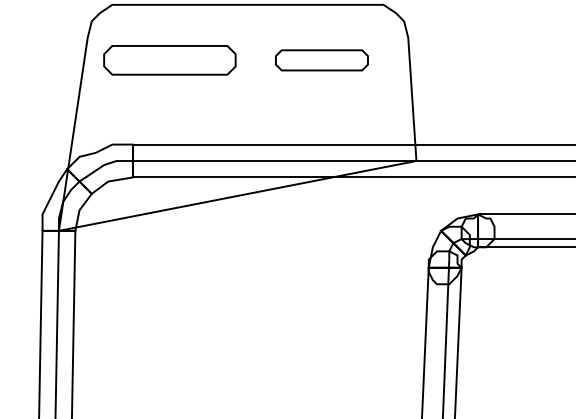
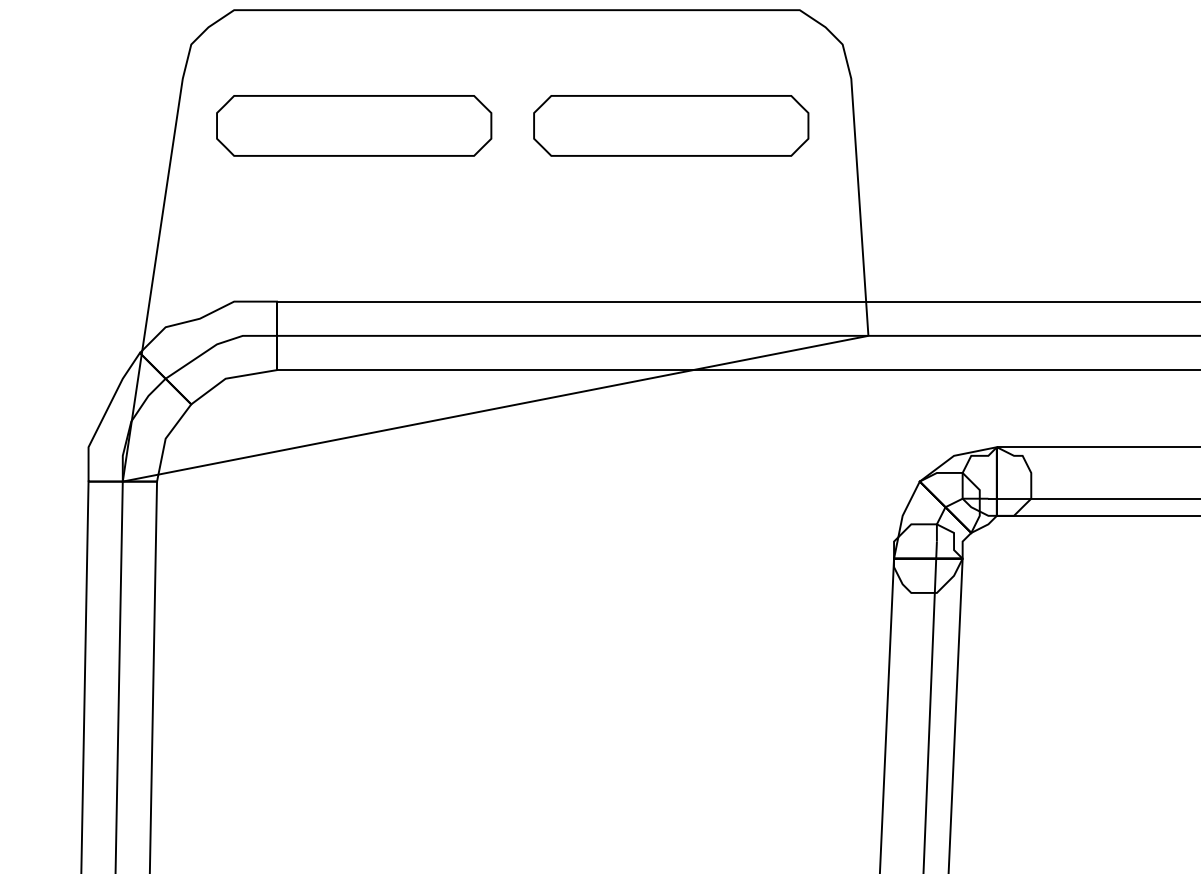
part: (321, 60) -> (670, 126), size x1.43

